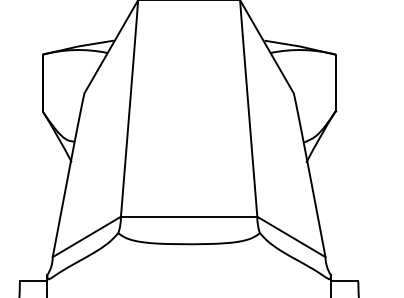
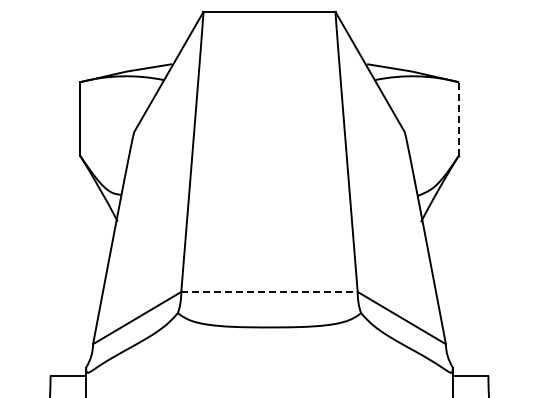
line: (335, 82) -> (458, 118), solid -> dashed
line: (189, 216) -> (270, 291), solid -> dashed

